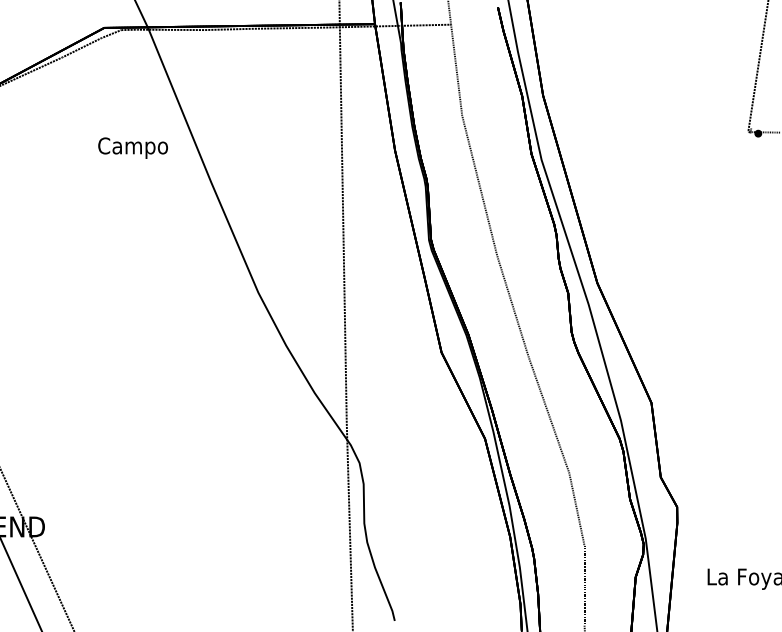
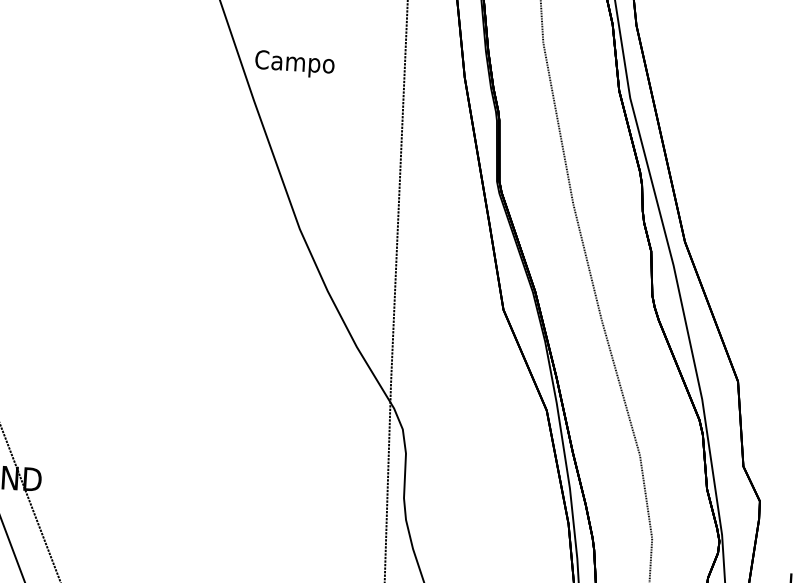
text: (132, 147) -> (294, 63), moved

